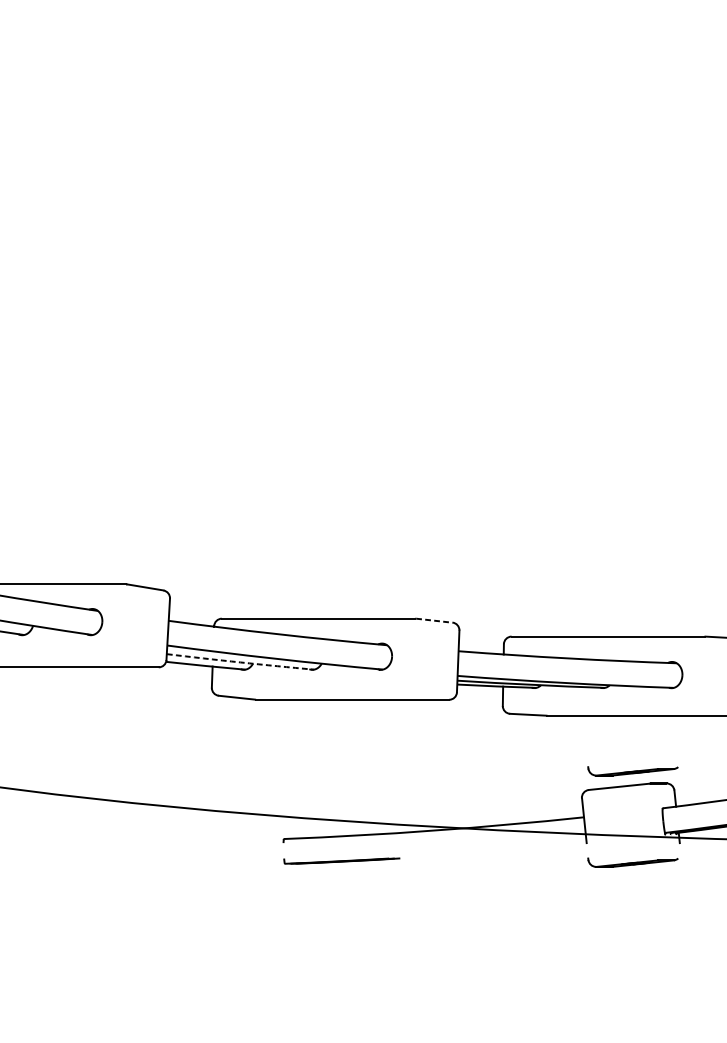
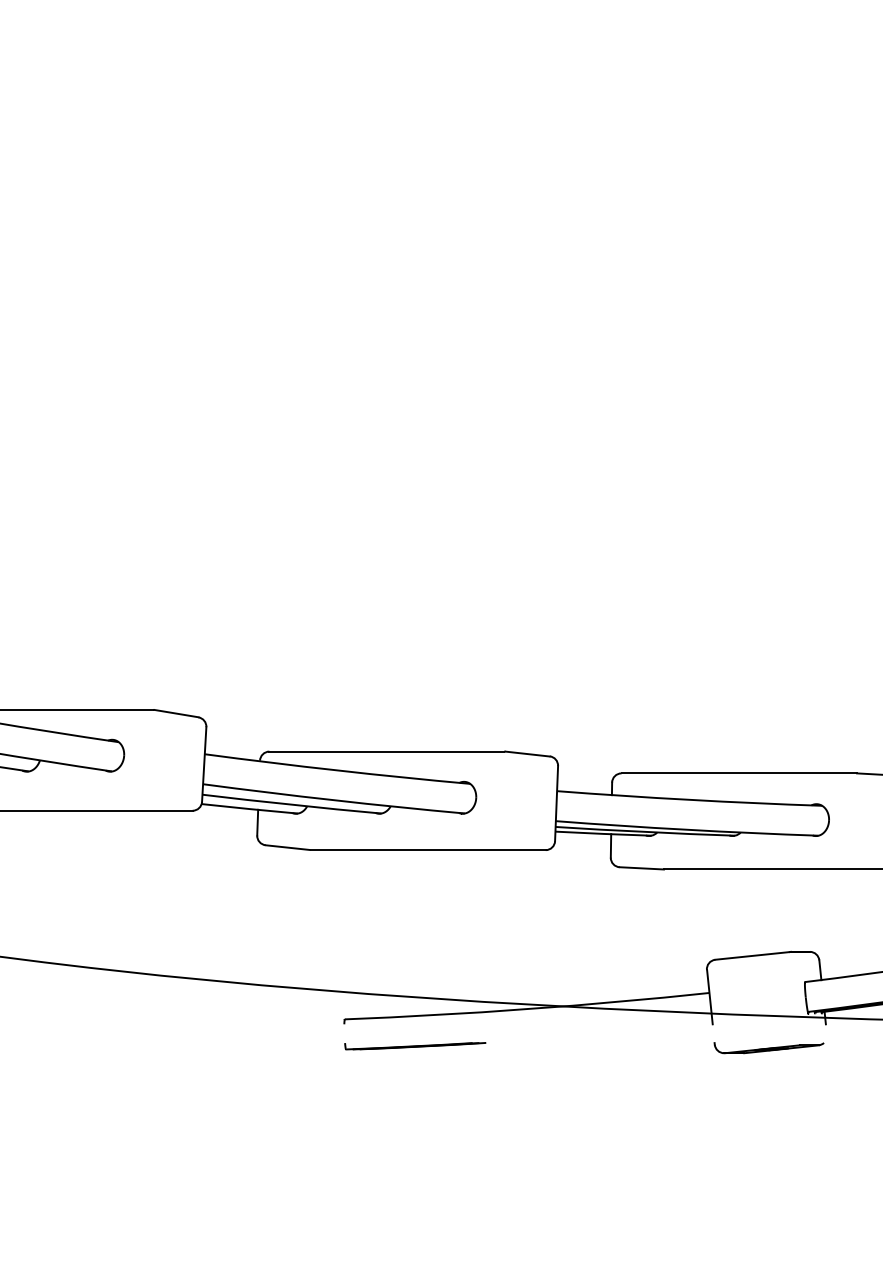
line: (435, 621) -> (528, 754), dashed -> solid
arc: (240, 662) -> (292, 804), dashed -> solid
part: (632, 771) -> (768, 937), removed

